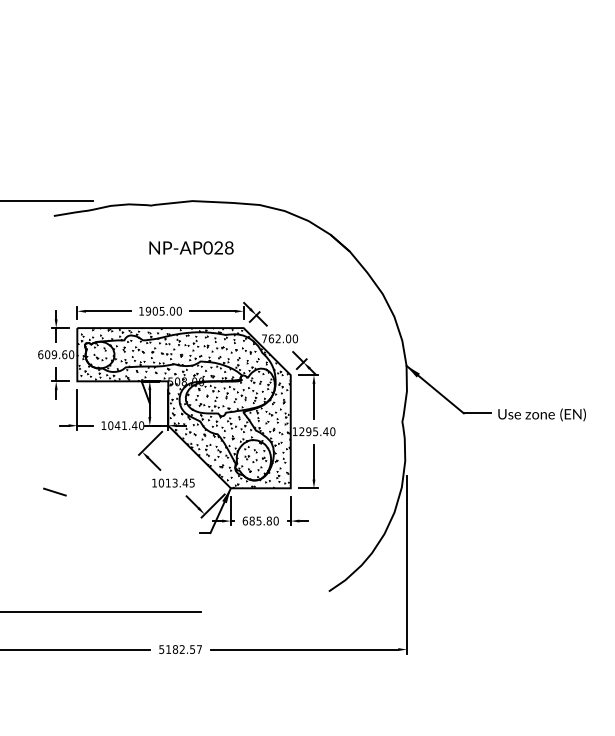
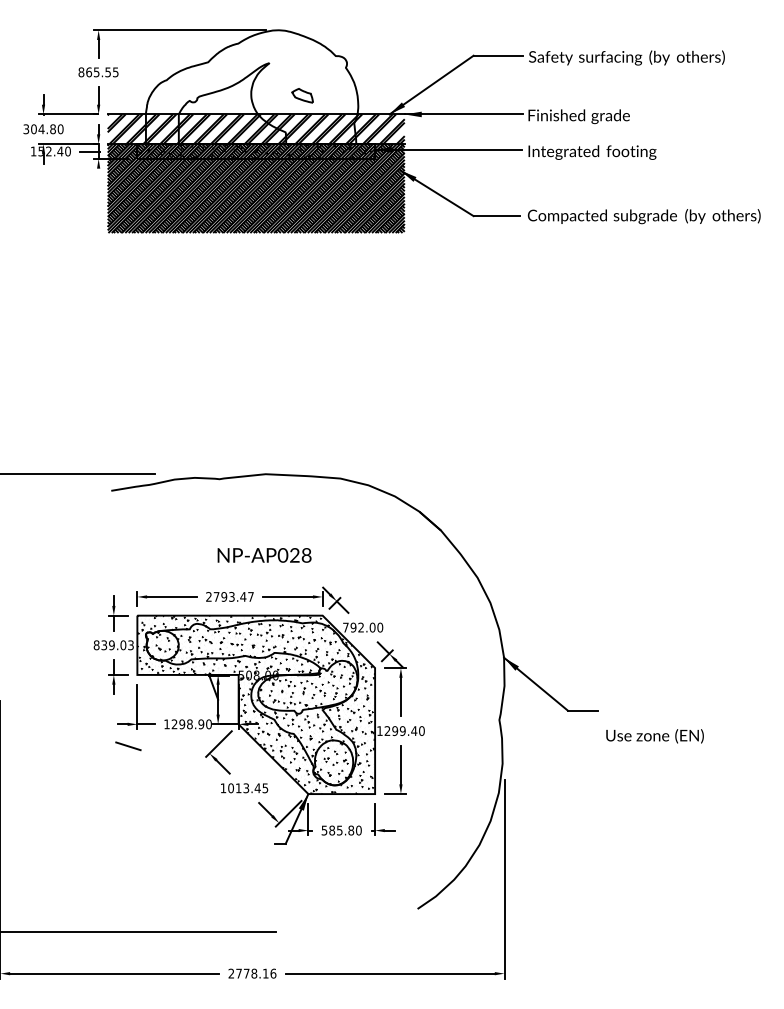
text: (191, 248) -> (264, 555), moved
text: (160, 310) -> (229, 596), 1905.00 -> 2793.47
text: (271, 338) -> (353, 627), 762.00 -> 792.00
text: (55, 354) -> (113, 645), 609.60 -> 839.03
text: (541, 415) -> (654, 736), moved
text: (122, 425) -> (187, 724), 1041.40 -> 1298.90
text: (315, 431) -> (402, 730), 1295.40 -> 1299.40
line: (54, 492) -> (128, 746), moved
text: (245, 521) -> (324, 830), 685.80 -> 585.80
text: (180, 649) -> (252, 973), 5182.57 -> 2778.16

